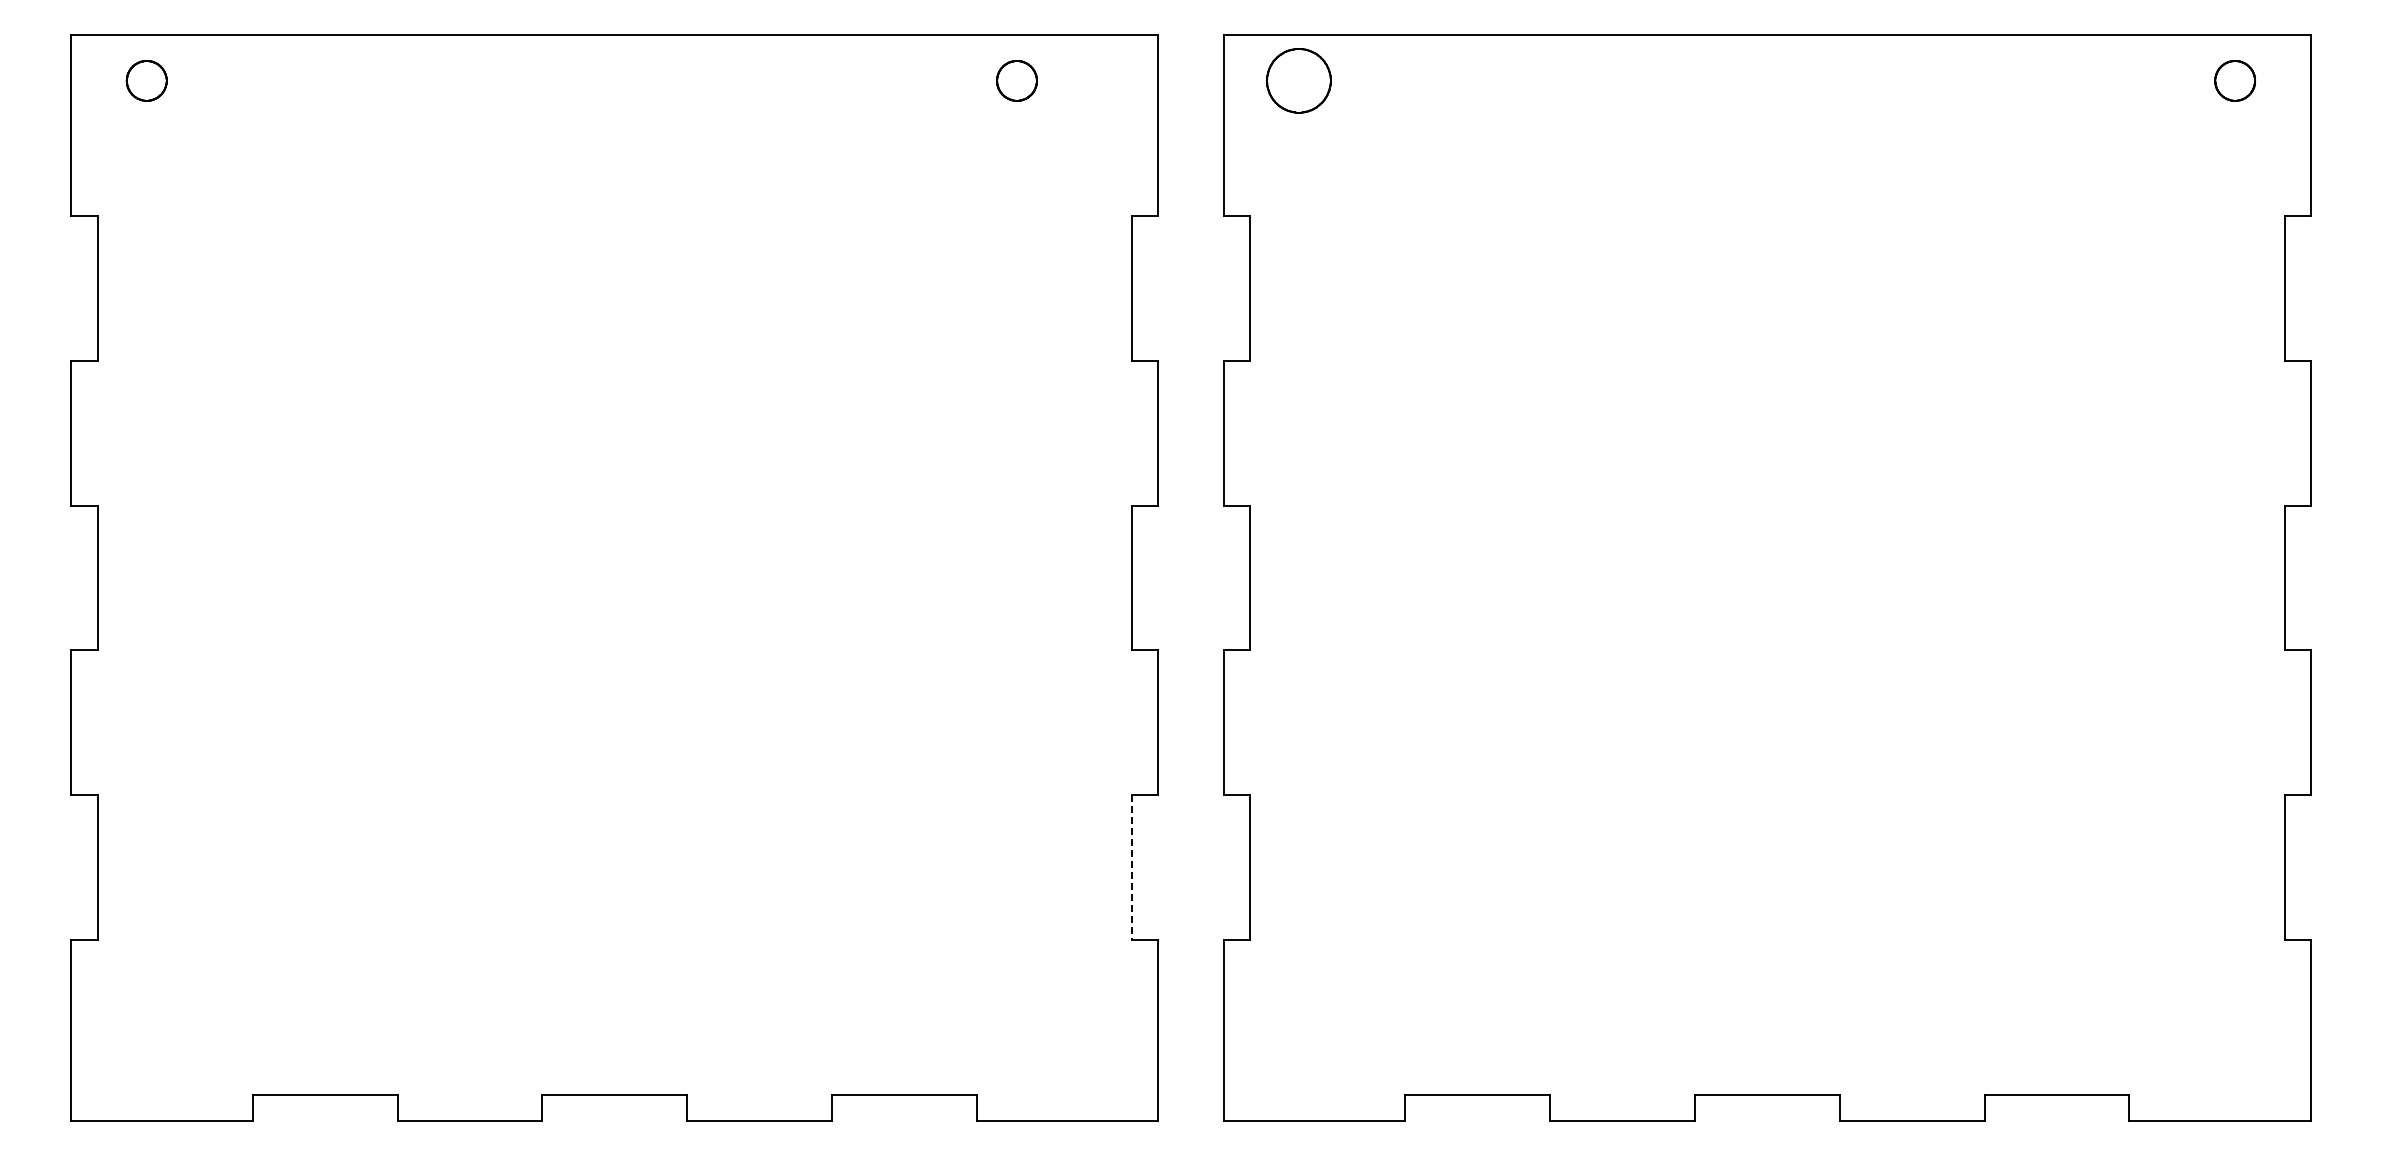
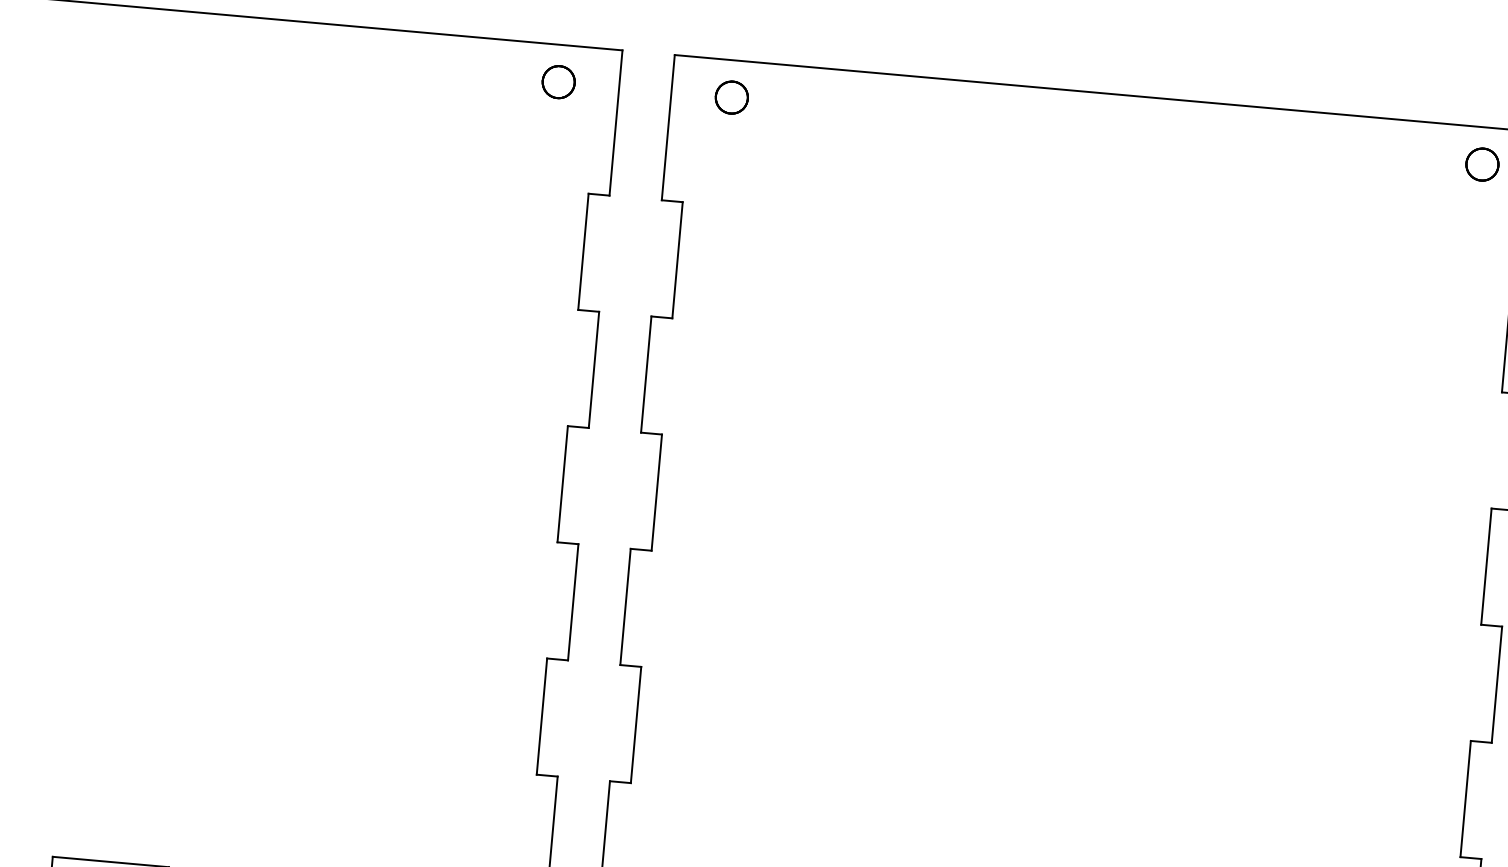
part: (1016, 80) -> (558, 81), moved
part: (1298, 80) -> (731, 97), size x0.62
line: (1132, 868) -> (542, 717), dashed -> solid

